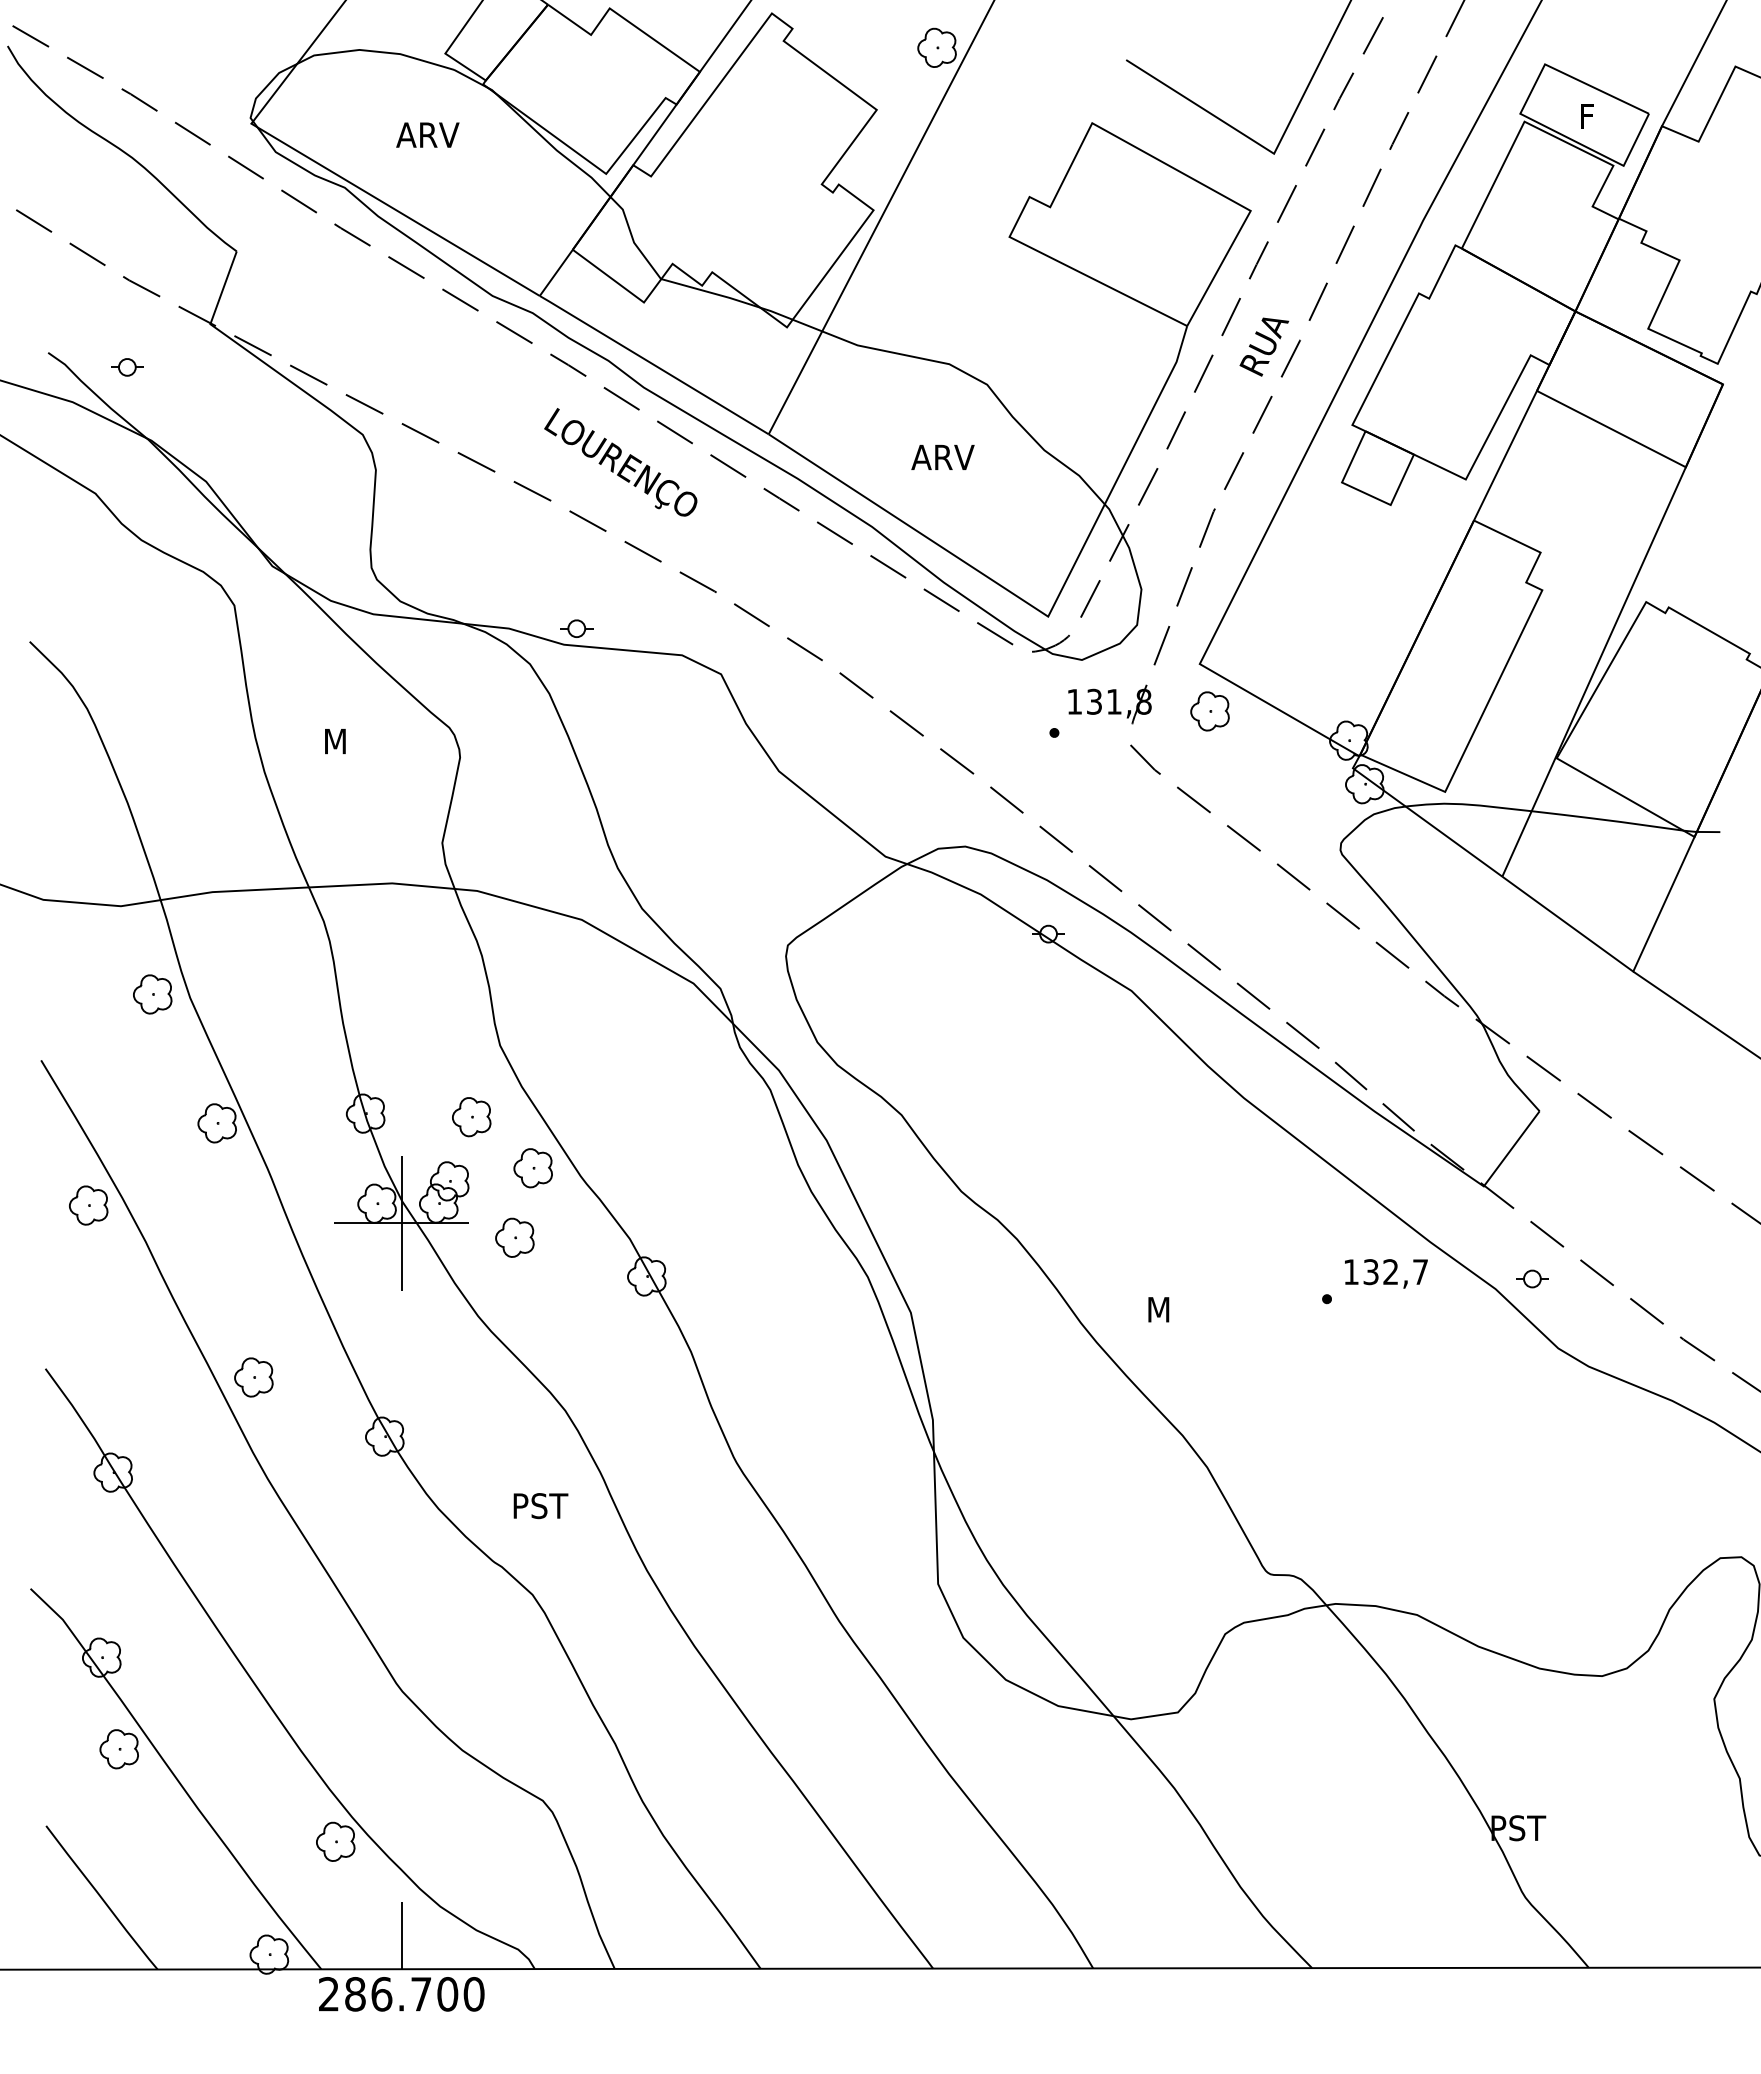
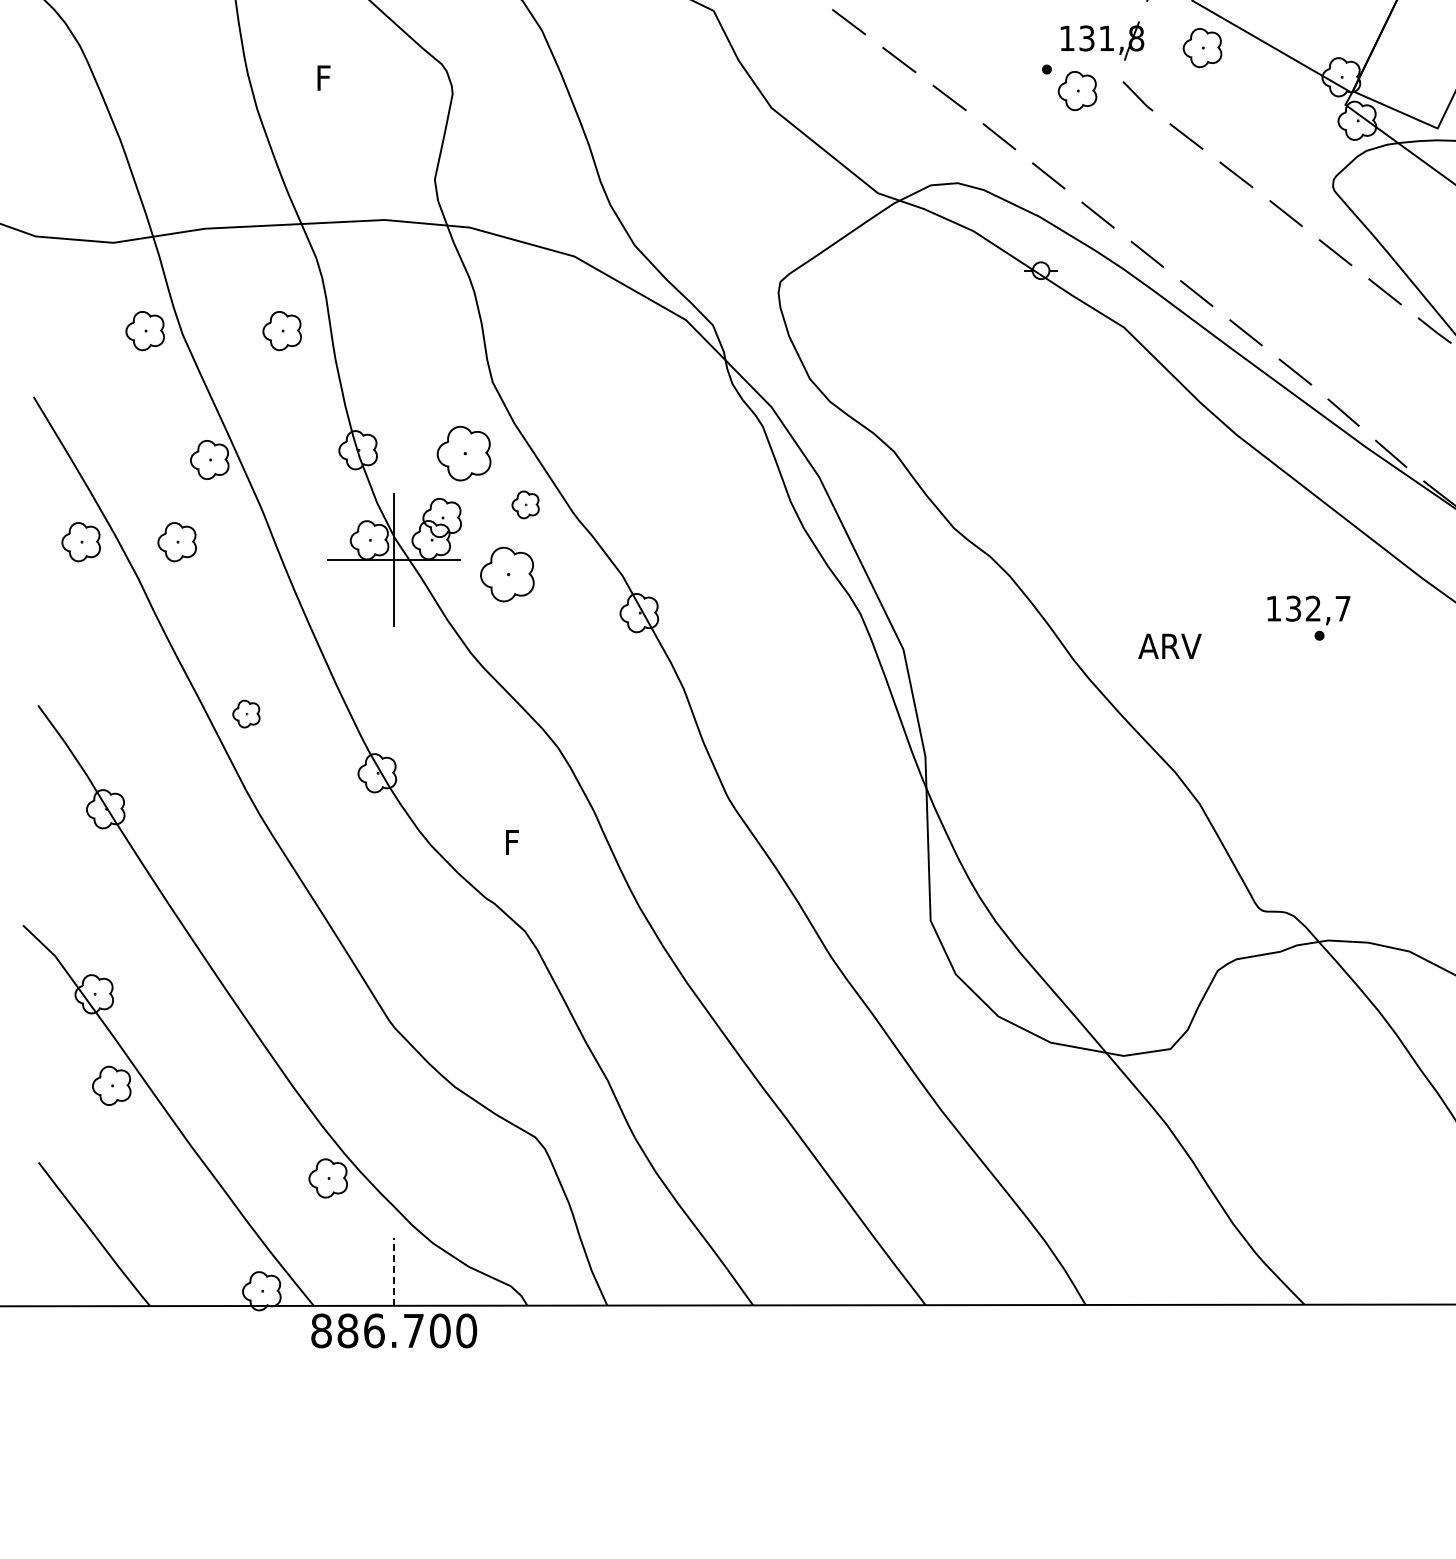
text: (336, 741) -> (329, 78), M -> F
part: (1084, 754) -> (1077, 91), added
part: (289, 994) -> (282, 331), added
part: (471, 1117) -> (464, 454), size x1.4
part: (532, 1168) -> (525, 505), size x0.7
part: (184, 1205) -> (177, 542), added
part: (514, 1237) -> (507, 574), size x1.4
text: (1386, 1273) -> (1309, 610), moved
text: (1177, 1309) -> (1170, 646), M -> ARV
part: (253, 1377) -> (246, 714), size x0.7
text: (540, 1506) -> (533, 843), PST -> F
line: (401, 1935) -> (394, 1272), solid -> dashed
text: (328, 1994) -> (321, 1331), 286.700 -> 886.700

